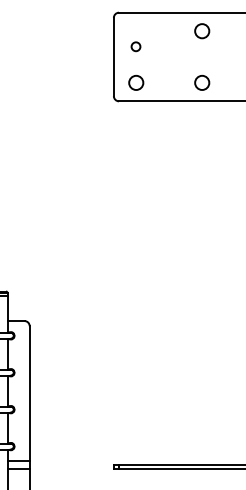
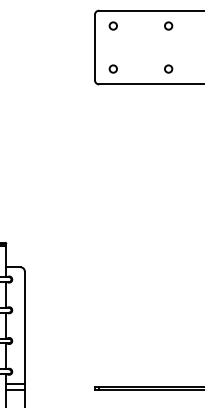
circle: (202, 30) -> (168, 25), size x0.62
circle: (135, 46) -> (112, 25), moved
circle: (135, 82) -> (112, 68), size x0.62
circle: (202, 82) -> (168, 68), size x0.62

